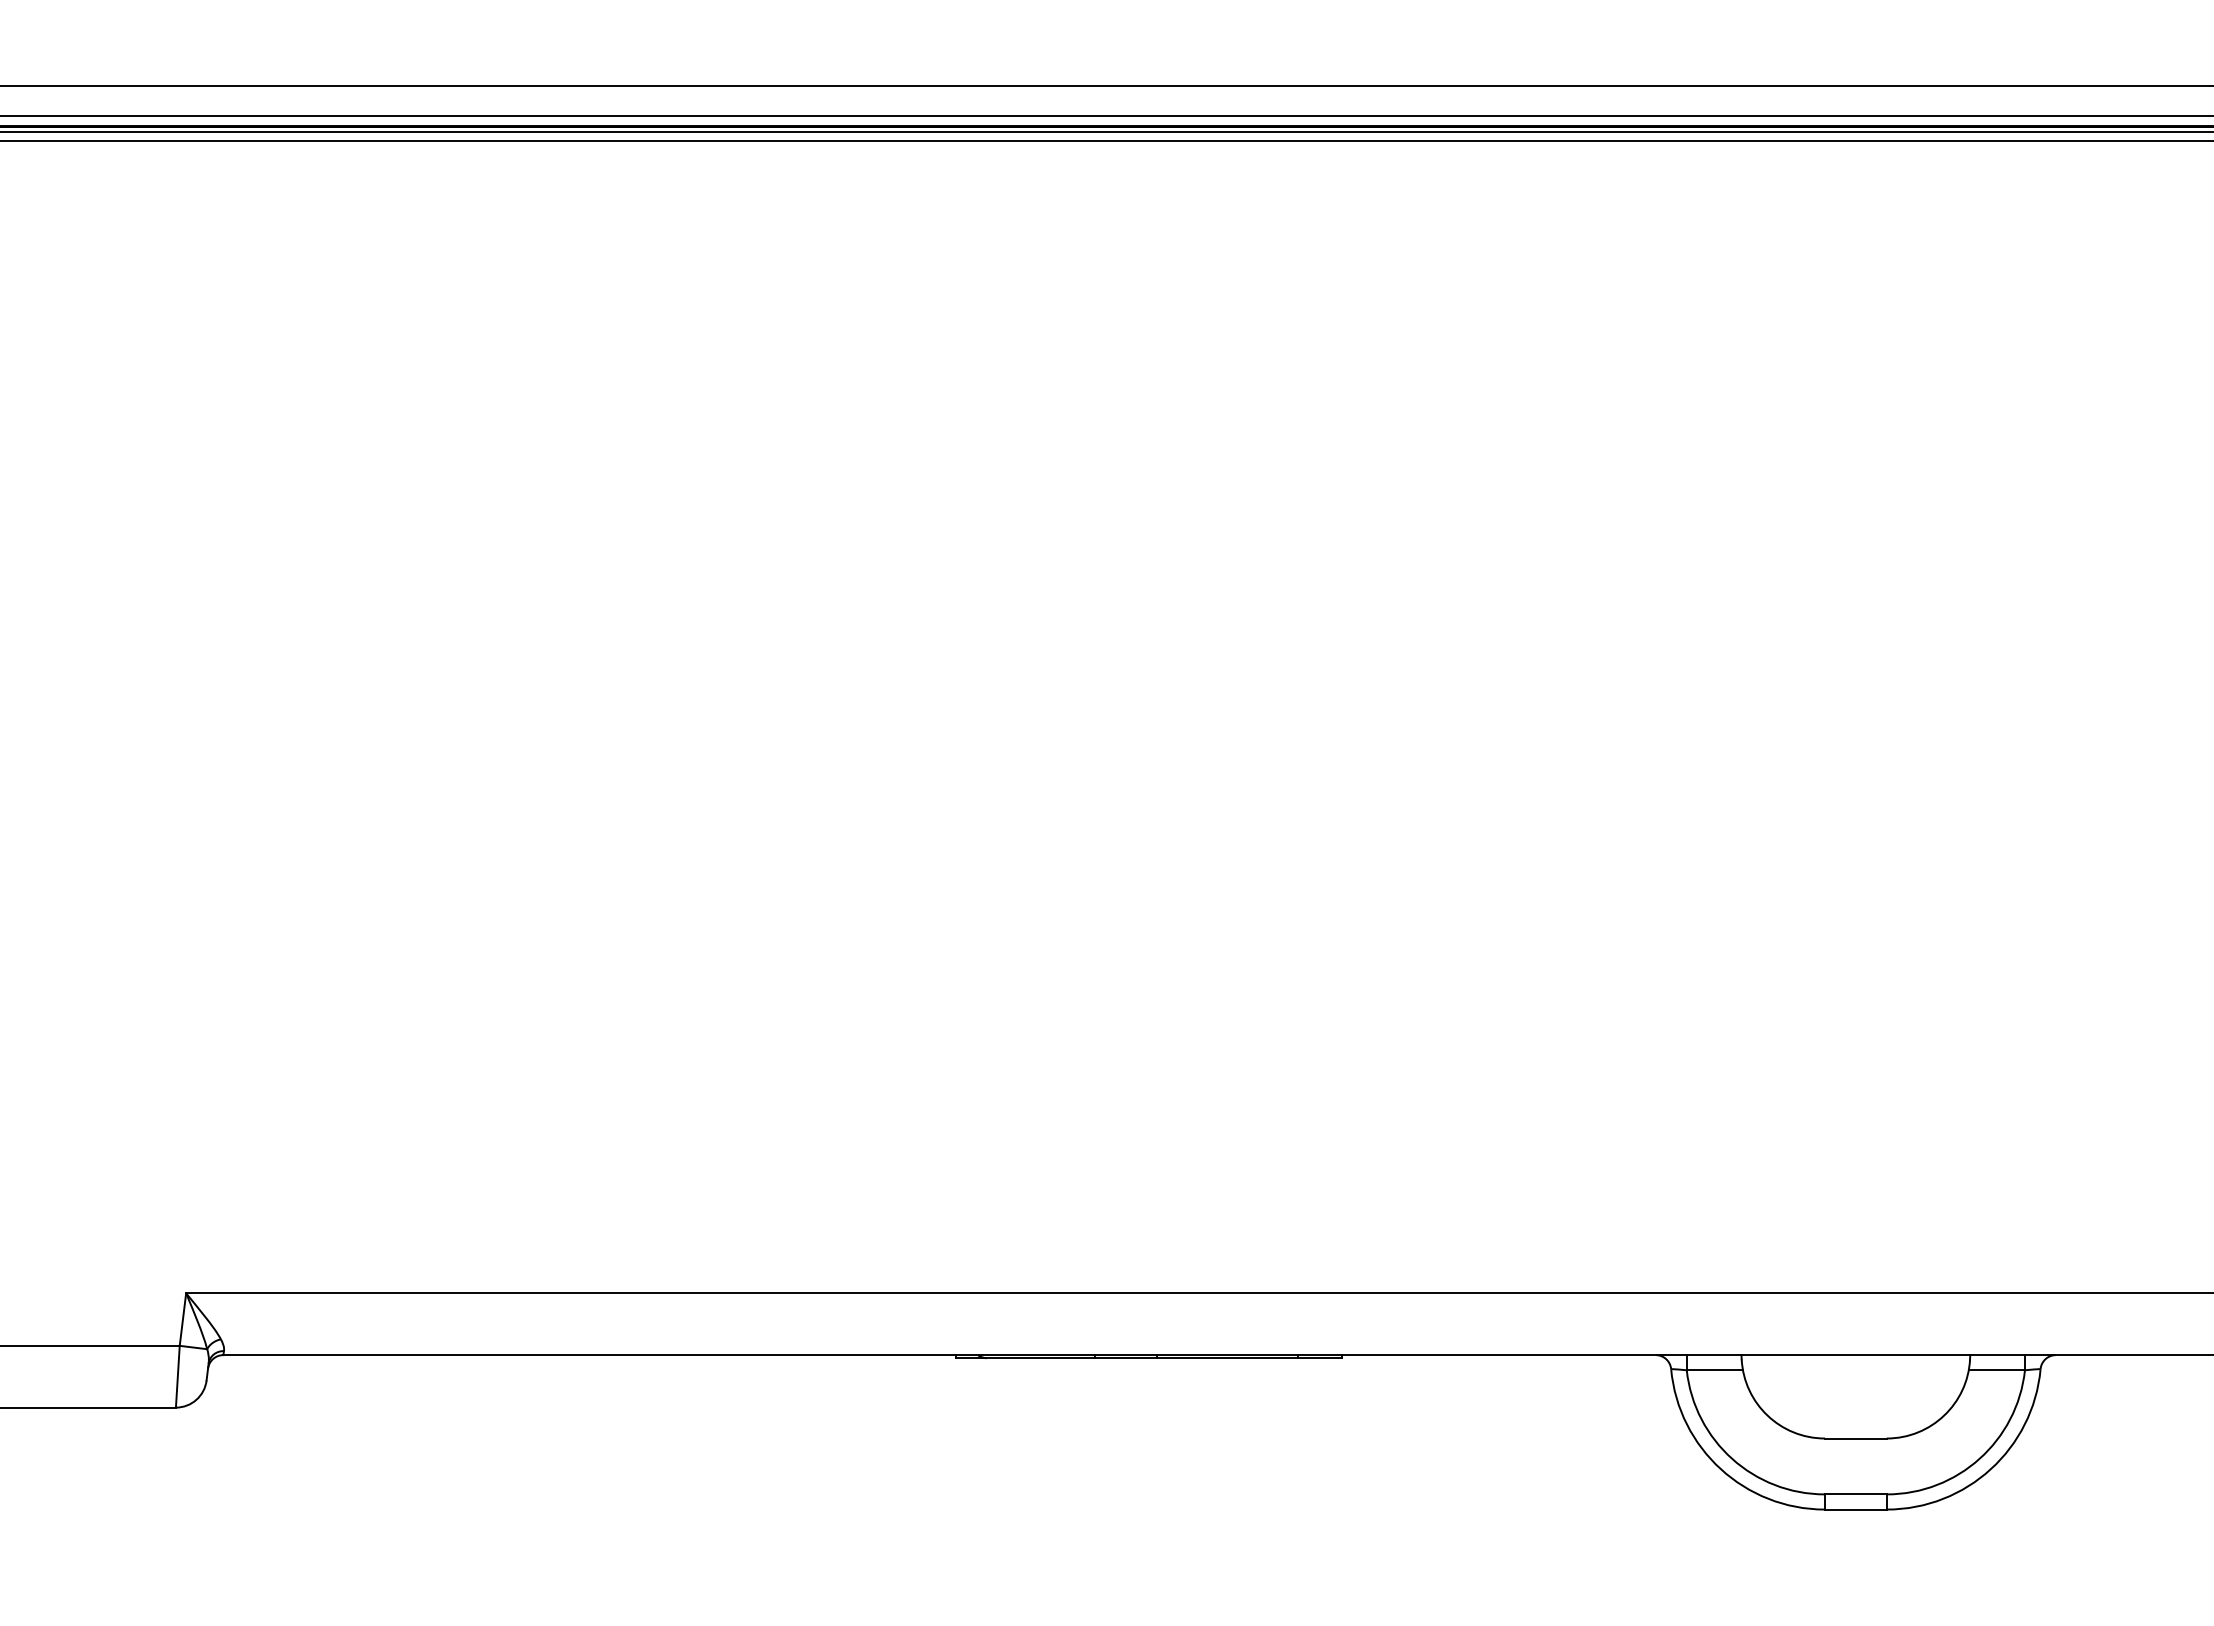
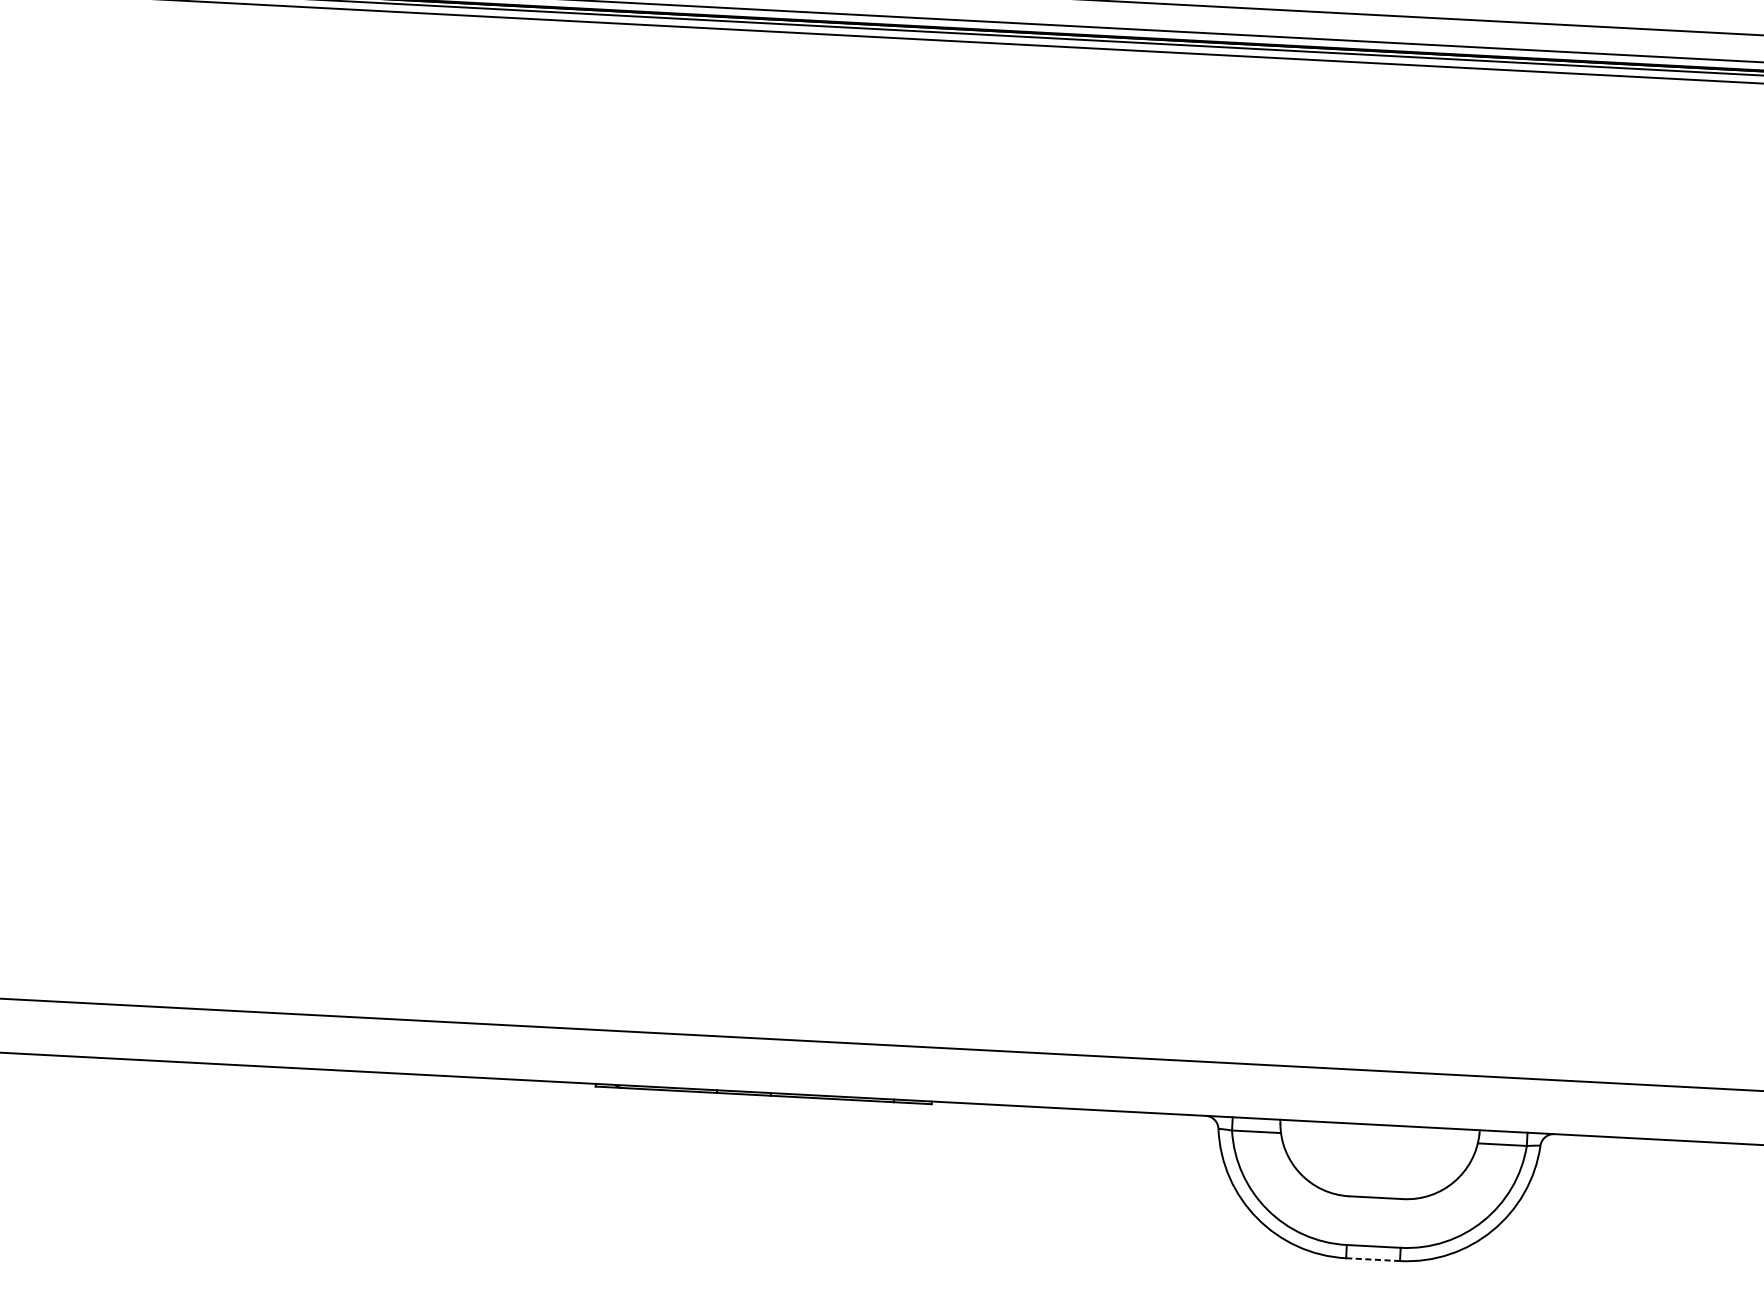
line: (1855, 1509) -> (1372, 1259), solid -> dashed

